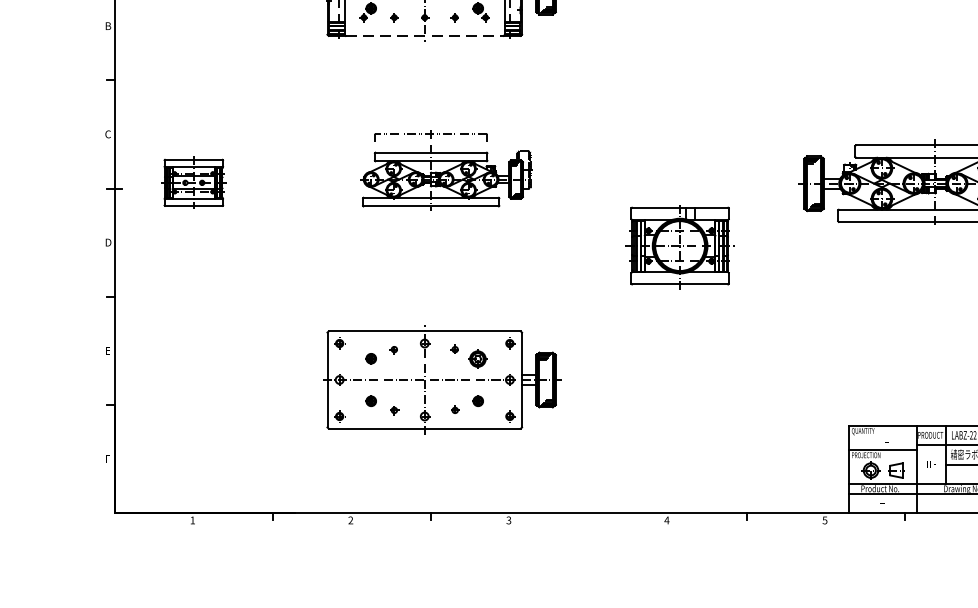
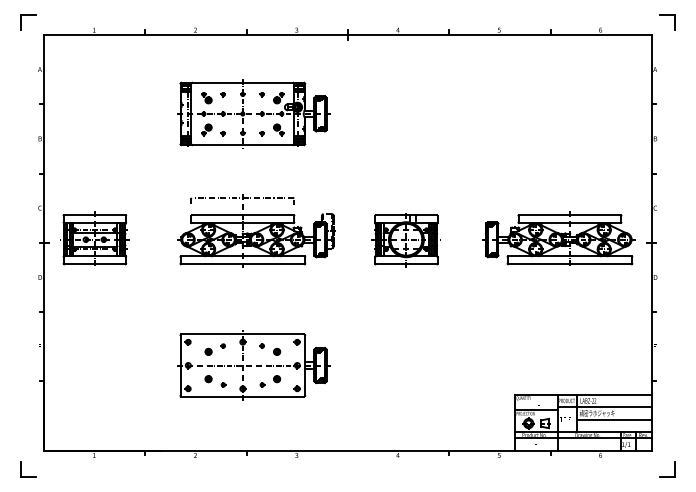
line: (424, 36) -> (242, 145), dashed -> solid
part: (446, 169) -> (256, 230), size x1.43
part: (193, 181) -> (94, 238), size x1.67
part: (678, 247) -> (405, 240), moved
part: (478, 358) -> (277, 351), size x0.62
part: (79, 542) -> (21, 469), added

